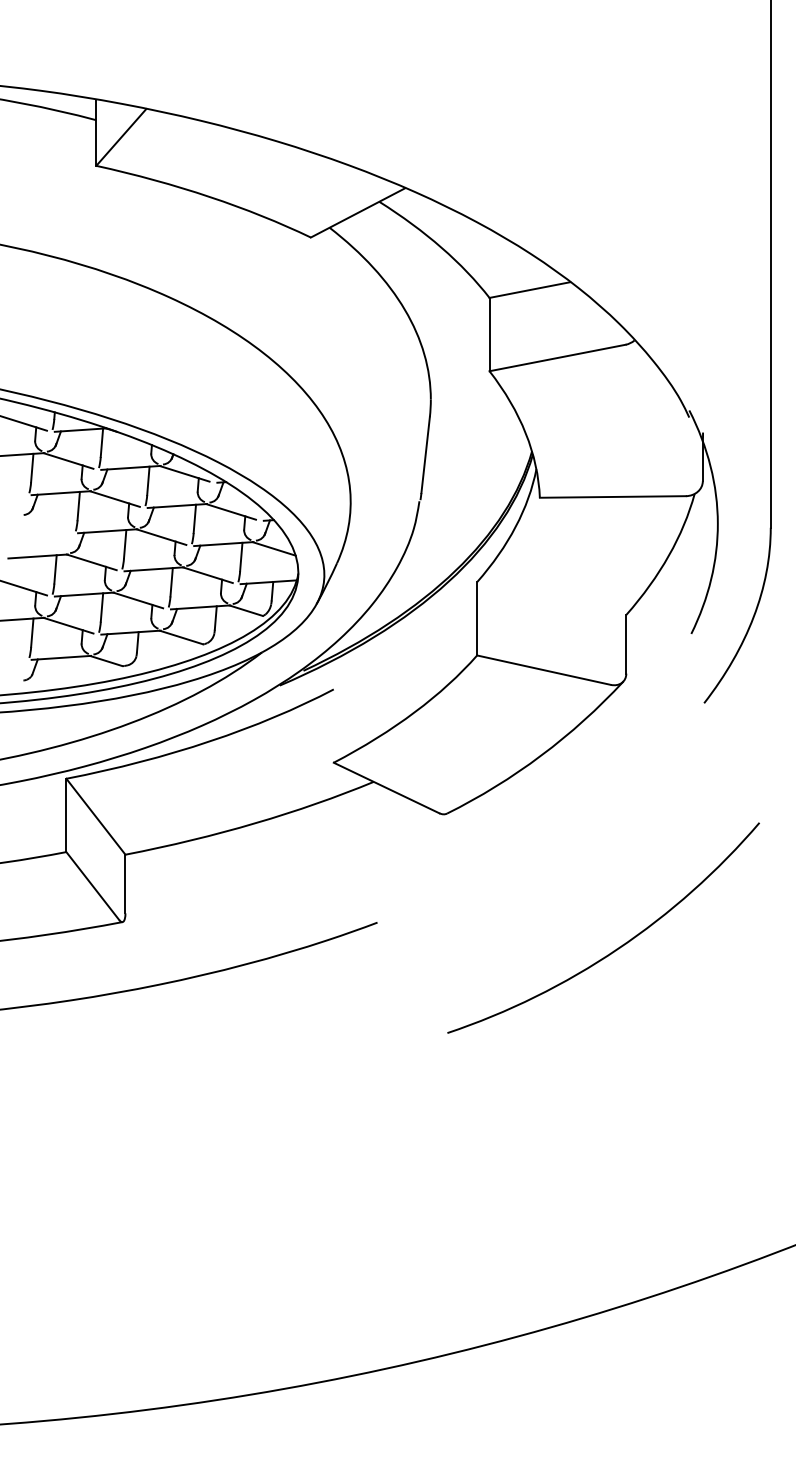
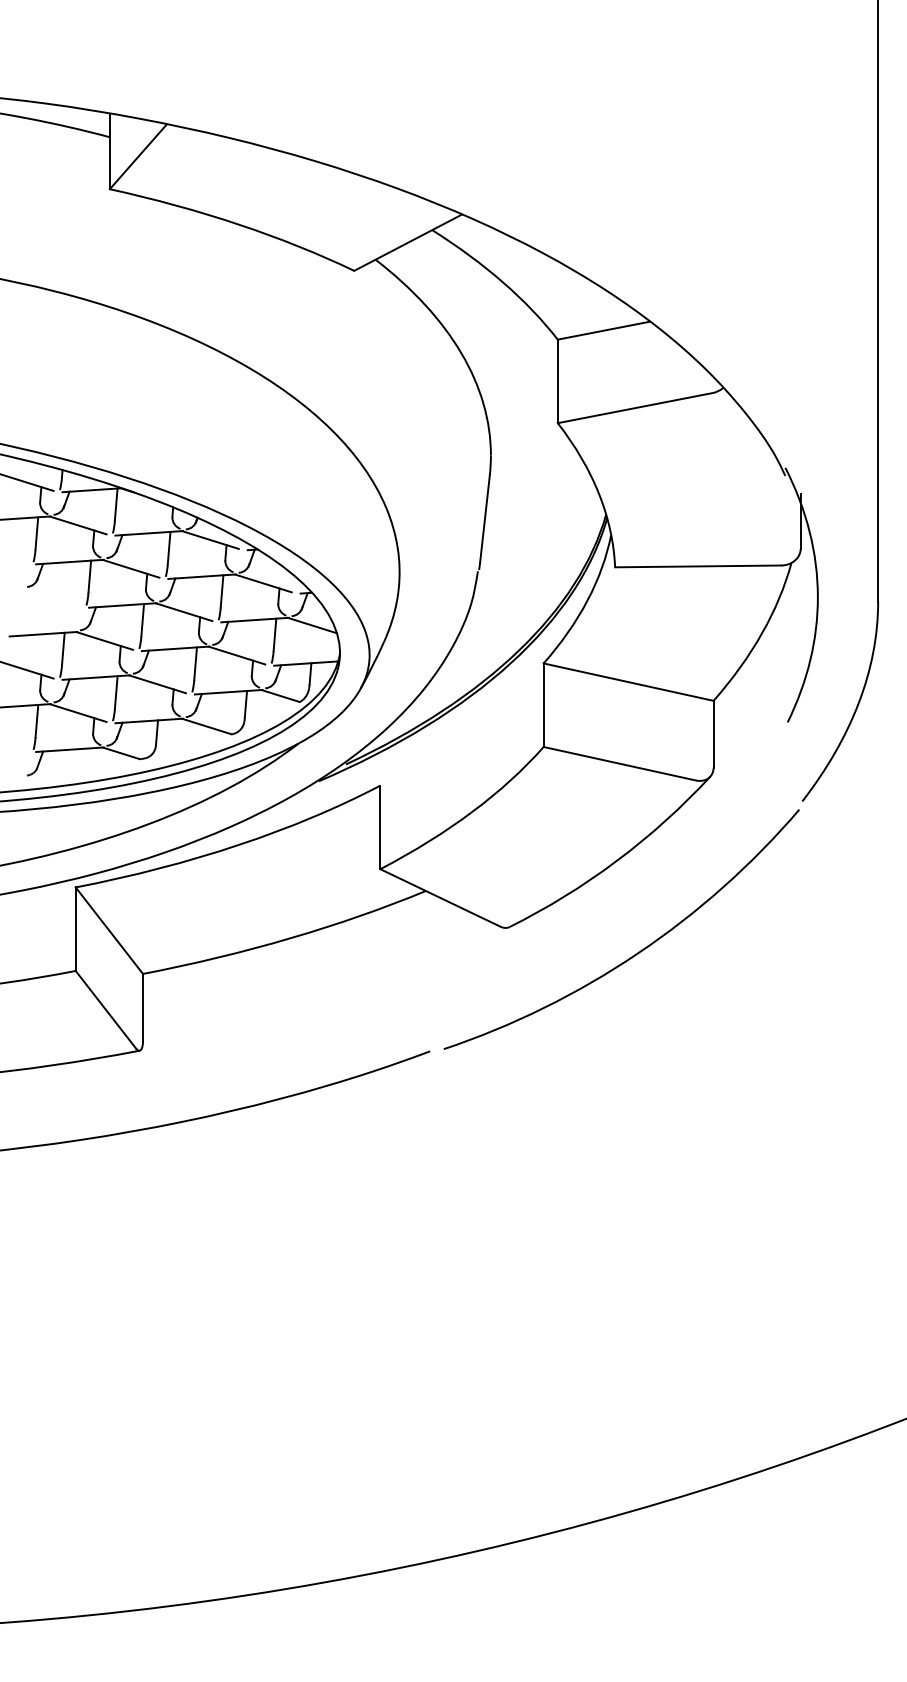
line: (551, 597) -> (628, 681), added
line: (333, 726) -> (380, 827), added
arc: (615, 949) -> (635, 953), moved

